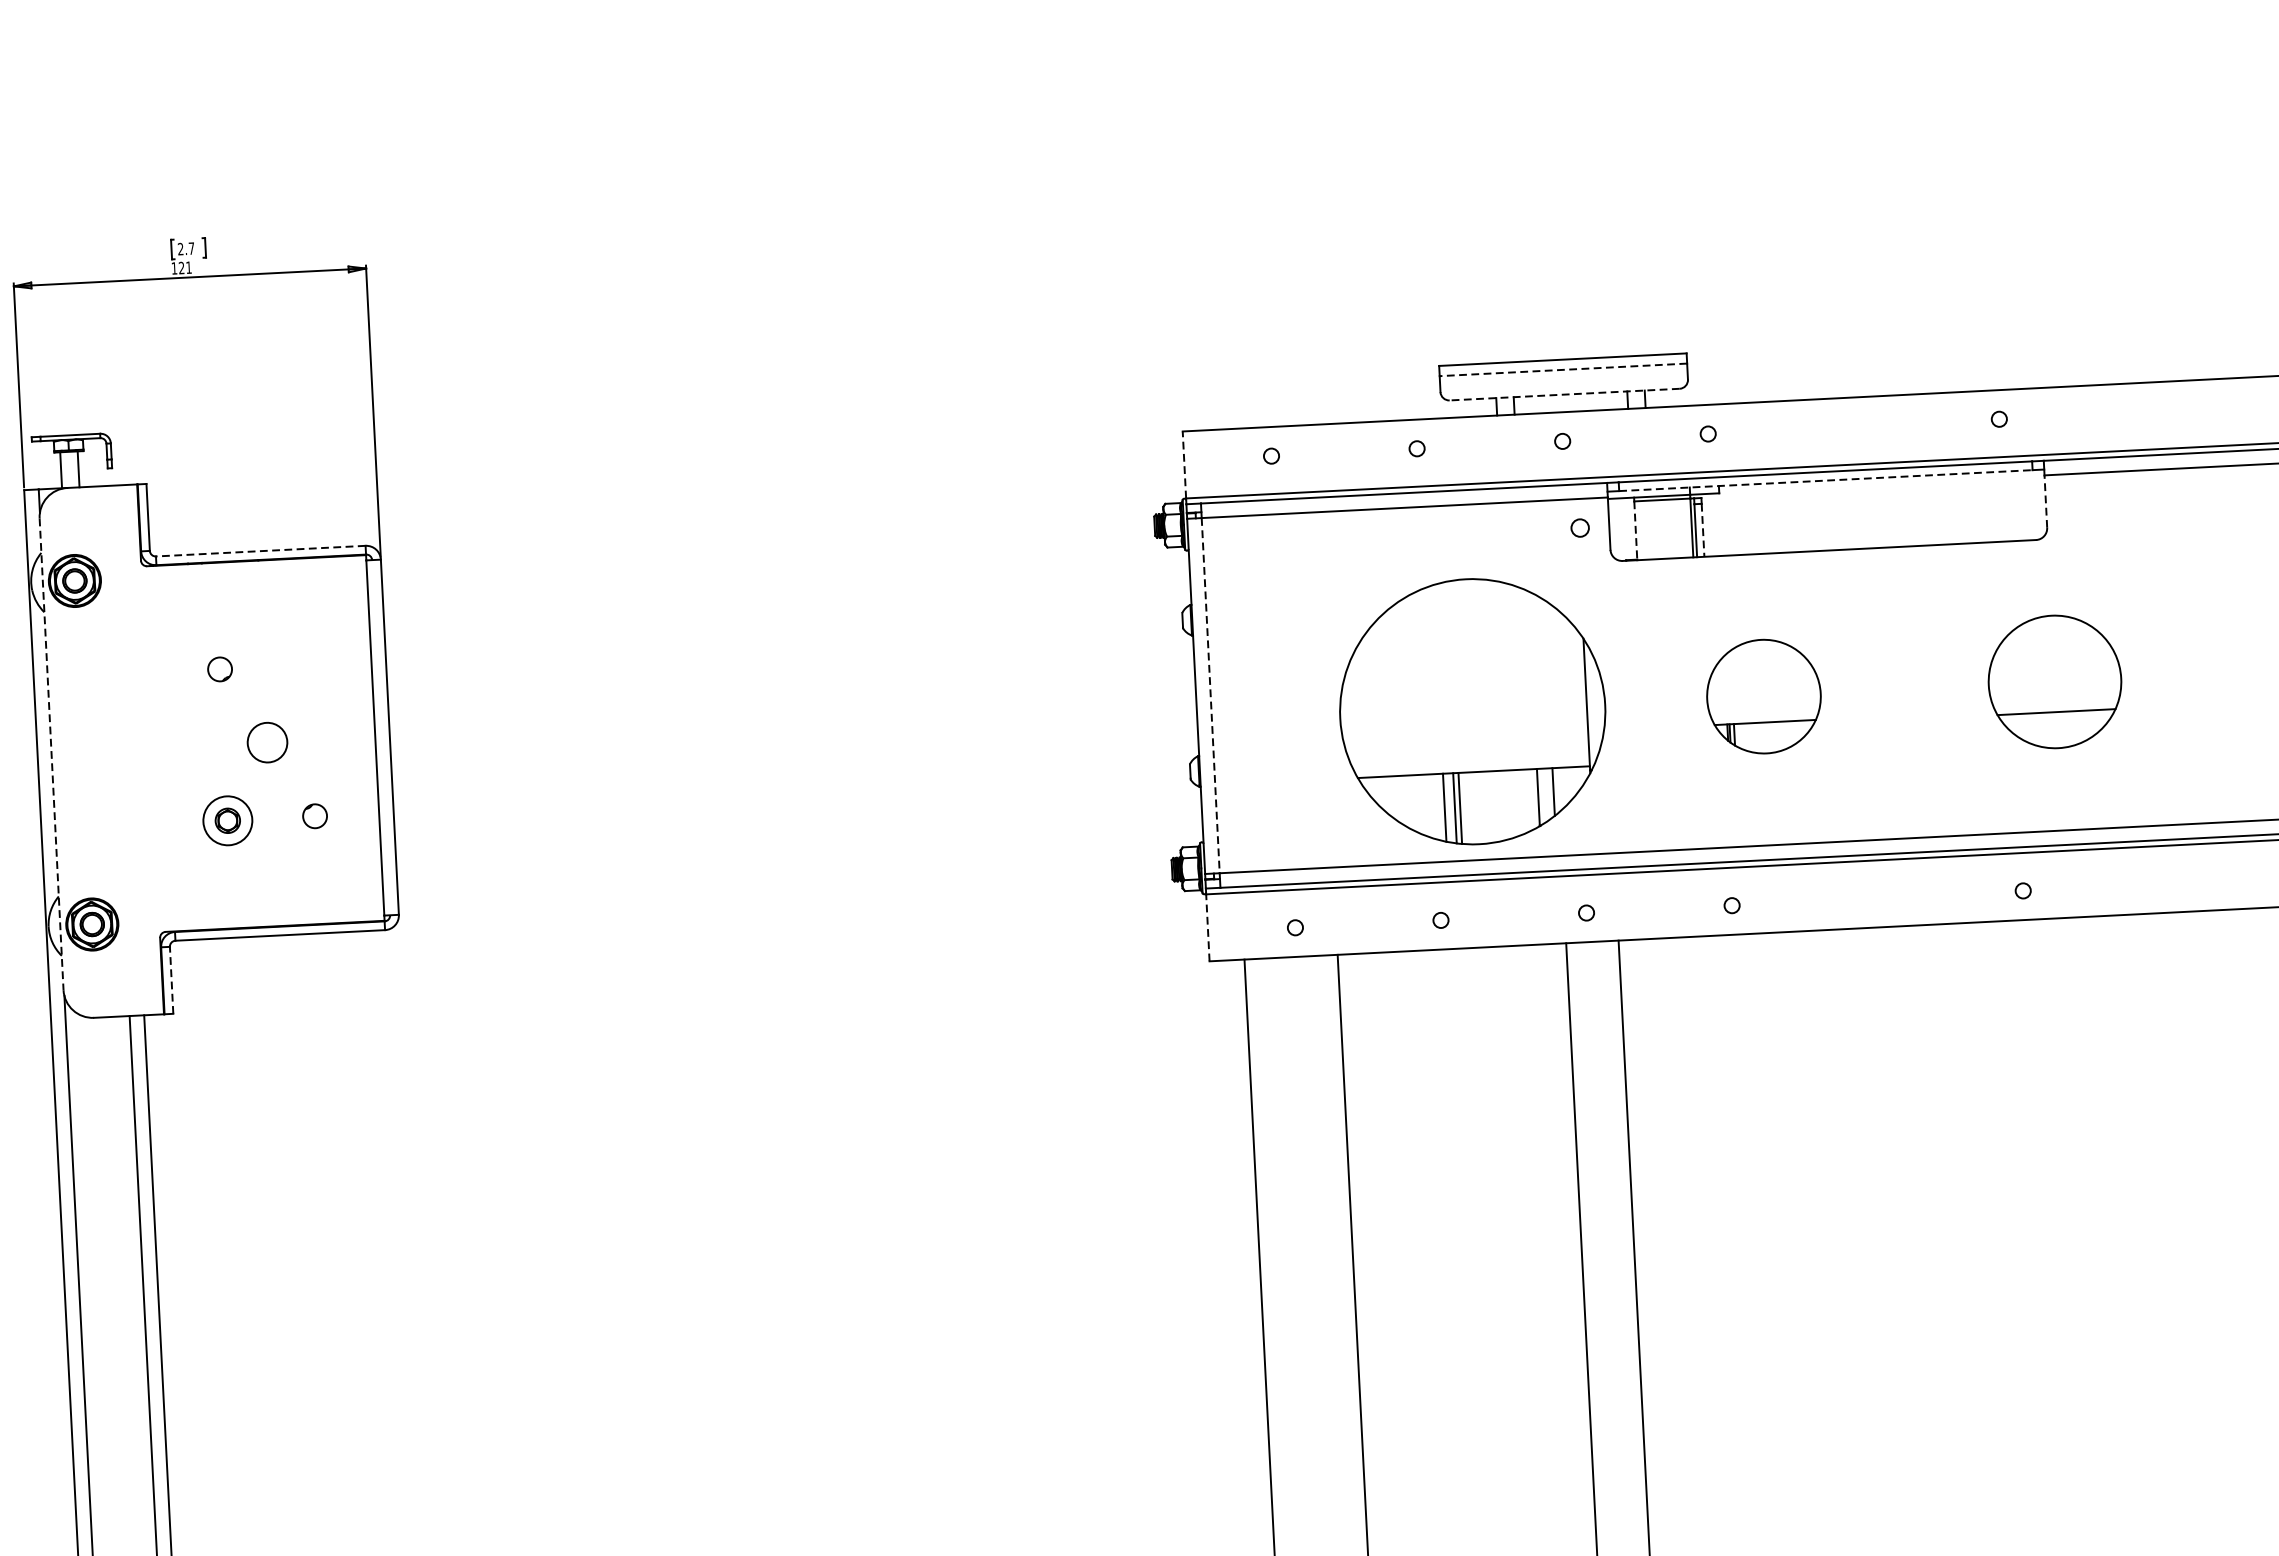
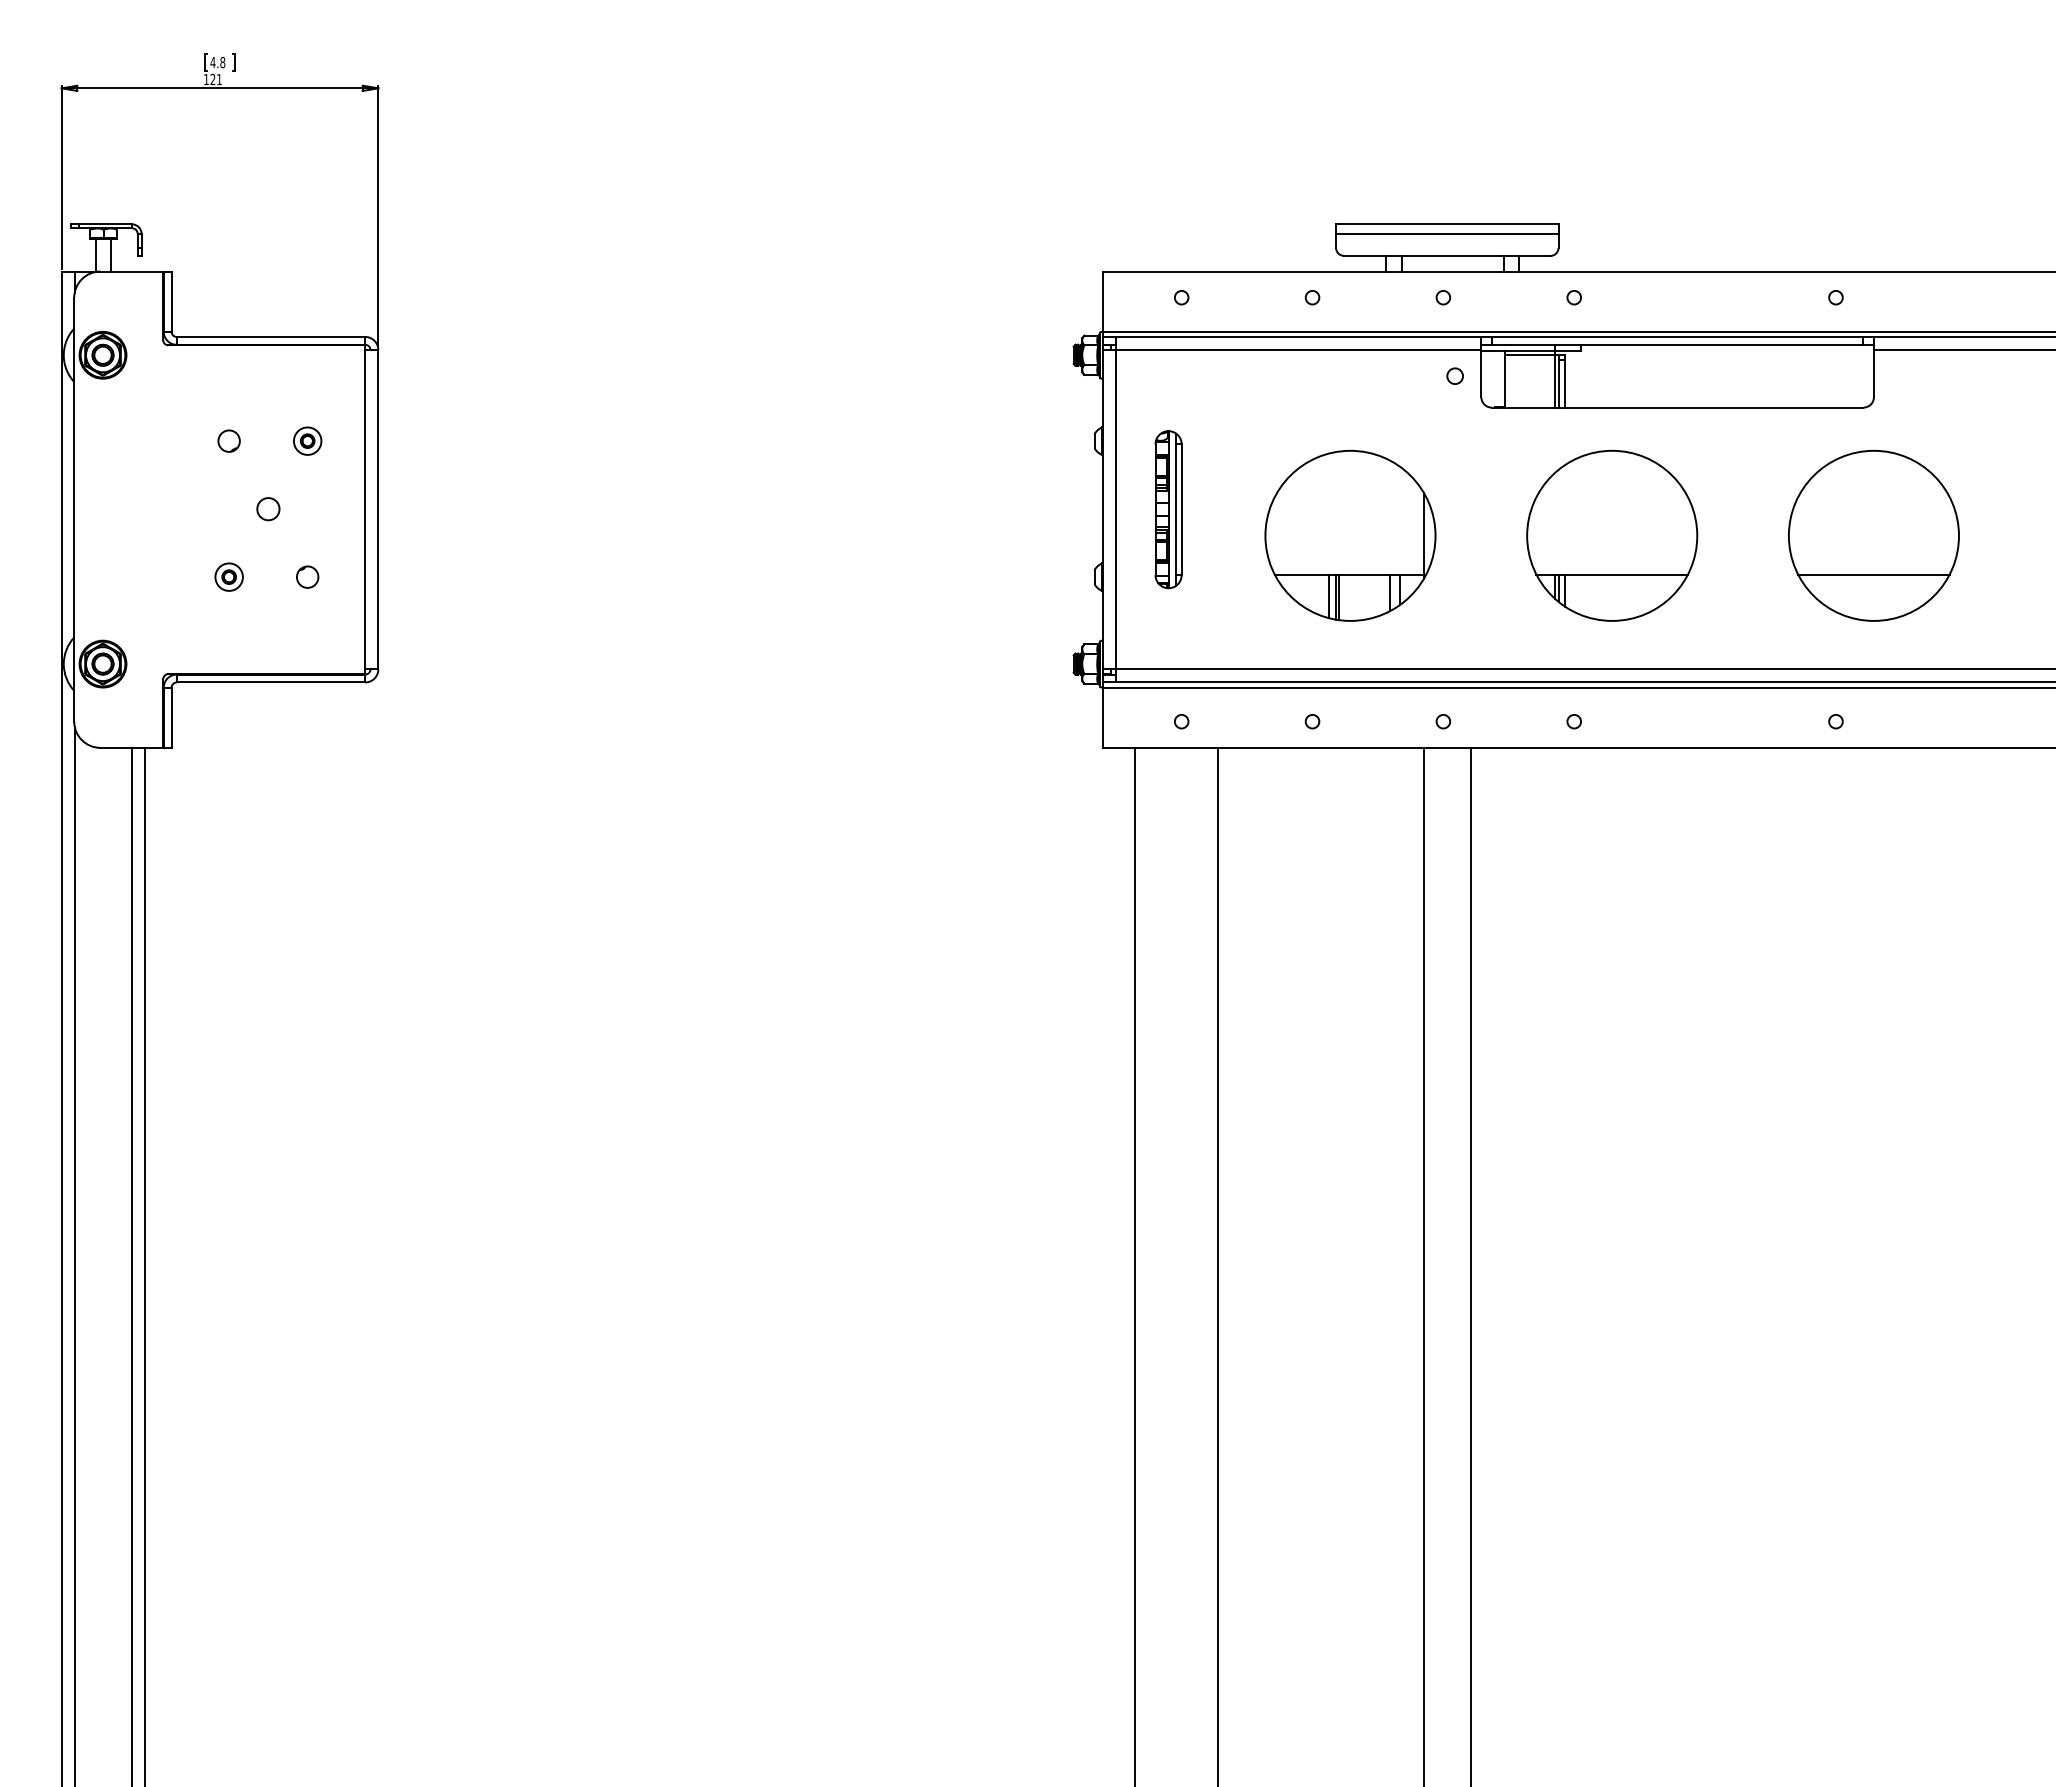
text: (185, 248) -> (217, 62), 2.7 -> 4.8
line: (1562, 369) -> (1446, 233), dashed -> solid
line: (1563, 394) -> (1446, 255), dashed -> solid
line: (1184, 464) -> (1103, 301), dashed -> solid
line: (1825, 480) -> (1677, 344), dashed -> solid
line: (2045, 501) -> (1873, 373), dashed -> solid
line: (1703, 529) -> (1565, 383), dashed -> solid
line: (1635, 531) -> (1504, 381), dashed -> solid
line: (260, 550) -> (270, 336), dashed -> solid
part: (307, 664) -> (307, 440), added
part: (2054, 681) -> (1873, 535), size x1.43
part: (1268, 692) -> (1168, 509), added
line: (1210, 695) -> (1116, 509), dashed -> solid
part: (1764, 696) -> (1612, 535), size x1.67
part: (1472, 711) -> (1350, 535), size x0.71
circle: (267, 743) -> (268, 509), size x0.62
line: (51, 754) -> (74, 509), dashed -> solid
part: (226, 819) -> (228, 576), size x0.62
line: (1208, 927) -> (1103, 717), dashed -> solid
line: (171, 980) -> (171, 717), dashed -> solid

